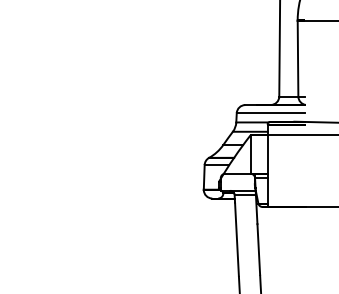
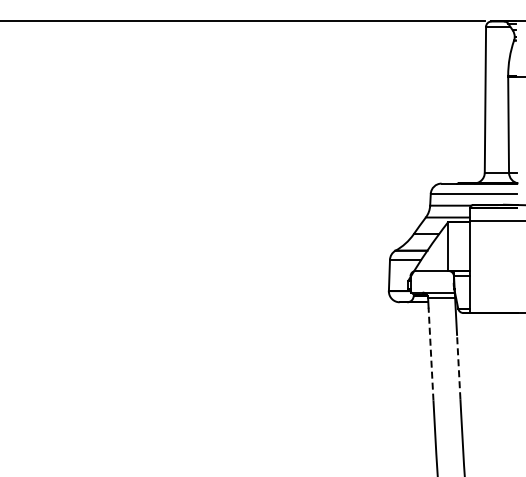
line: (237, 239) -> (431, 354), solid -> dashed
line: (258, 249) -> (458, 366), solid -> dashed

